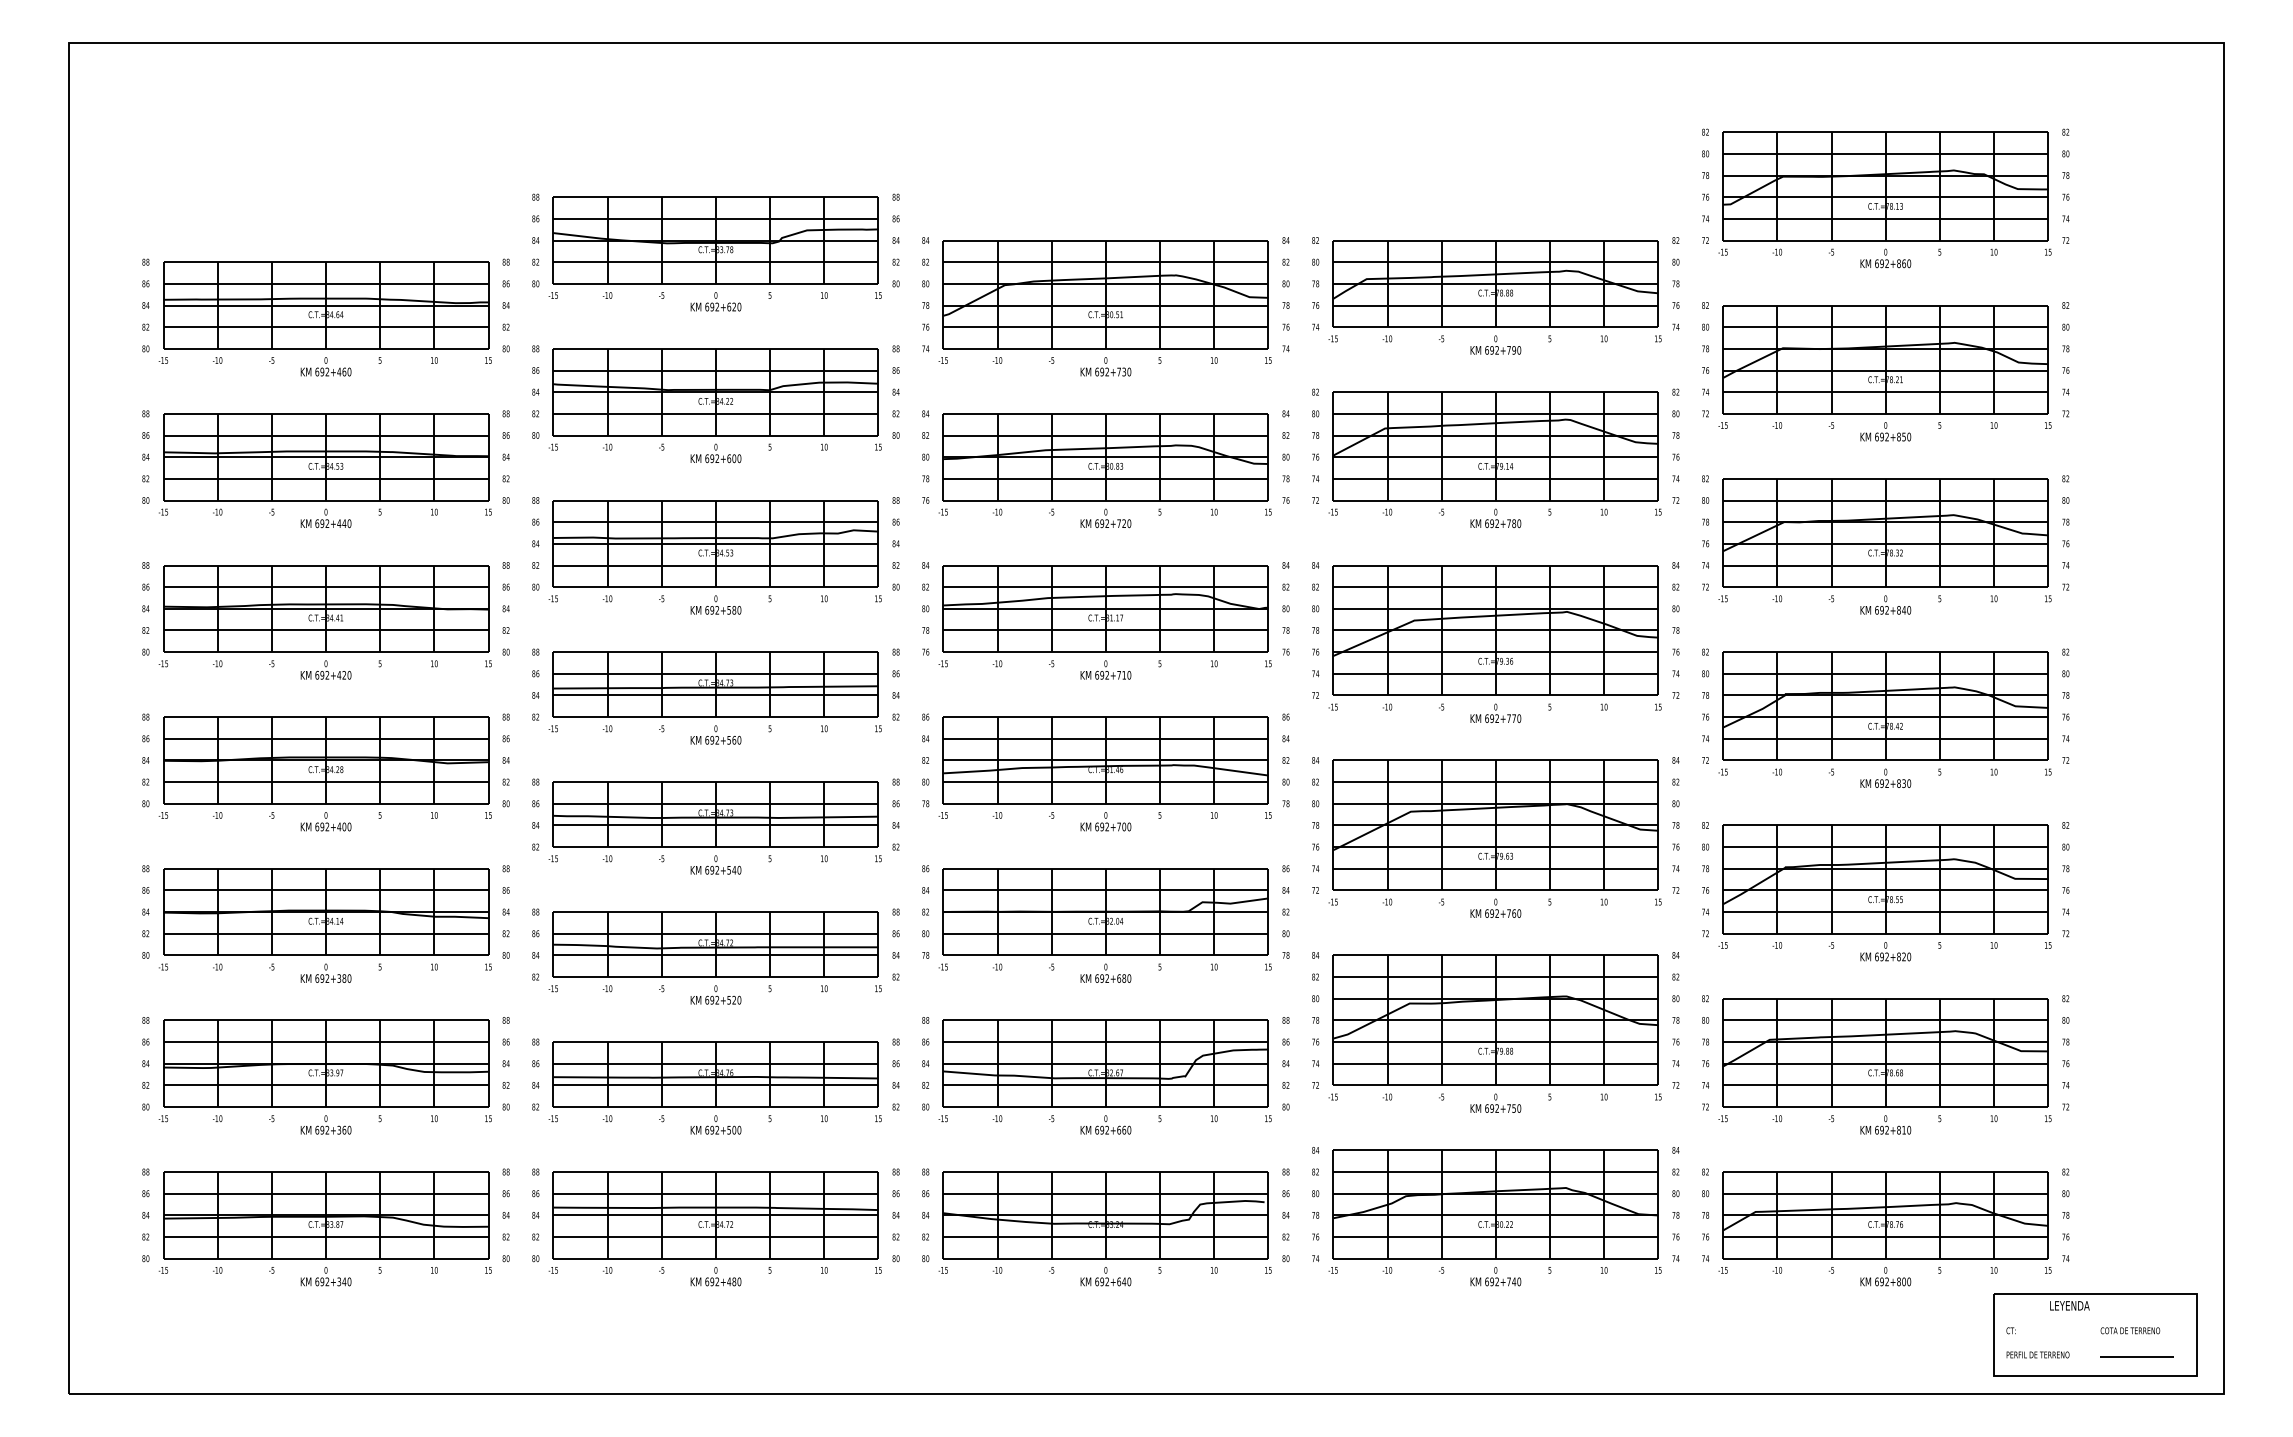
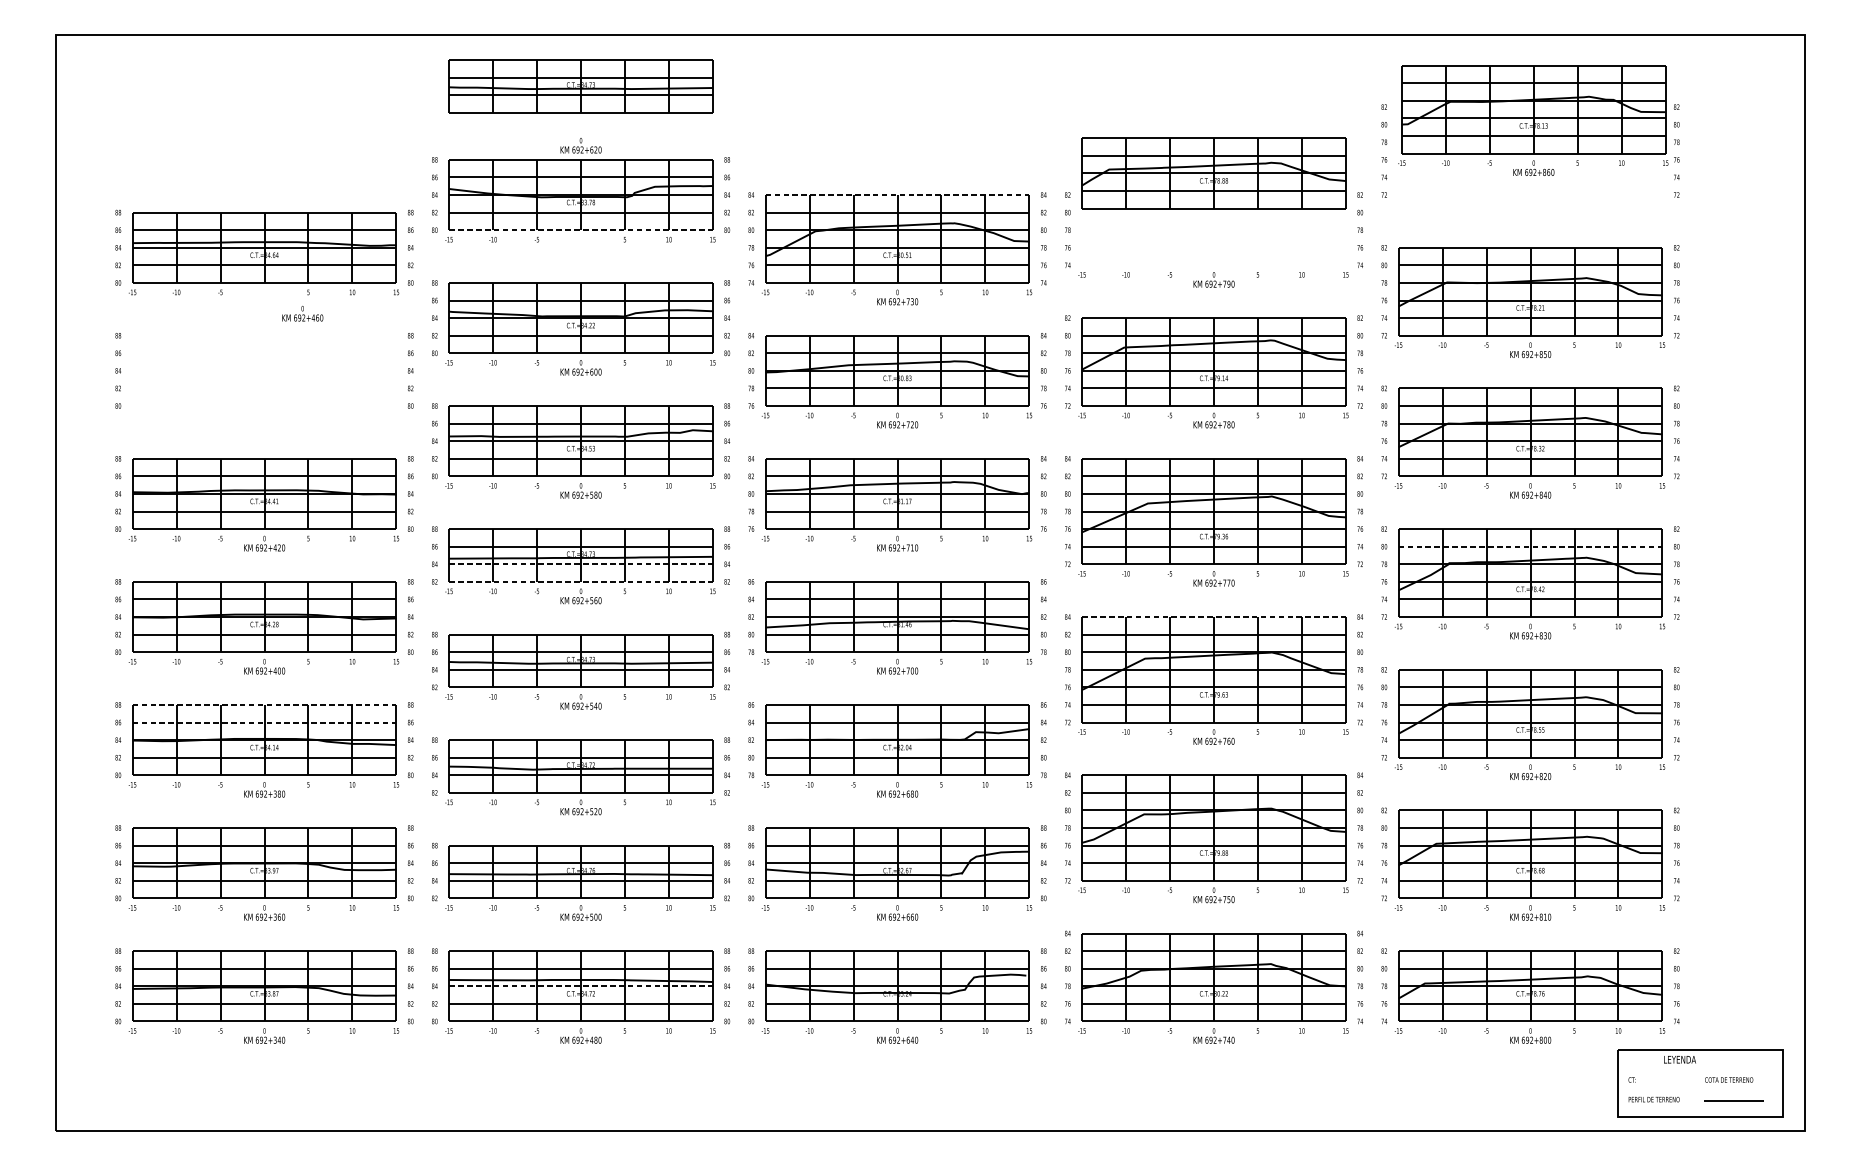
part: (715, 106) -> (580, 86), added
part: (1884, 199) -> (1532, 120), moved
line: (1106, 240) -> (898, 195), solid -> dashed
line: (716, 283) -> (581, 229), solid -> dashed
part: (1495, 283) -> (1213, 173), moved
text: (715, 301) -> (580, 145), moved
text: (325, 366) -> (302, 313), moved
part: (325, 470) -> (264, 381), removed
line: (1886, 673) -> (1531, 546), solid -> dashed
line: (716, 695) -> (581, 564), solid -> dashed
line: (716, 717) -> (581, 582), solid -> dashed
line: (1496, 760) -> (1214, 617), solid -> dashed
line: (326, 868) -> (264, 704), solid -> dashed
line: (326, 890) -> (264, 722), solid -> dashed
line: (716, 1215) -> (581, 986), solid -> dashed

